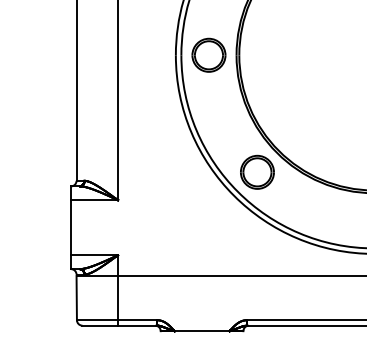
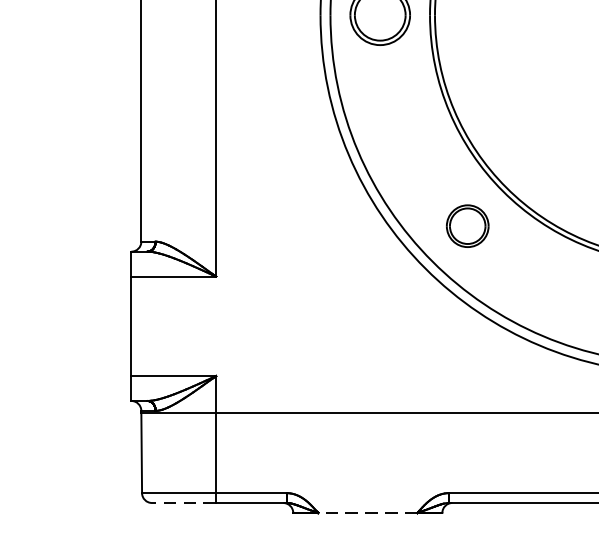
part: (257, 171) -> (467, 224), size x0.7
line: (100, 325) -> (184, 502), solid -> dashed
line: (202, 331) -> (368, 513), solid -> dashed

